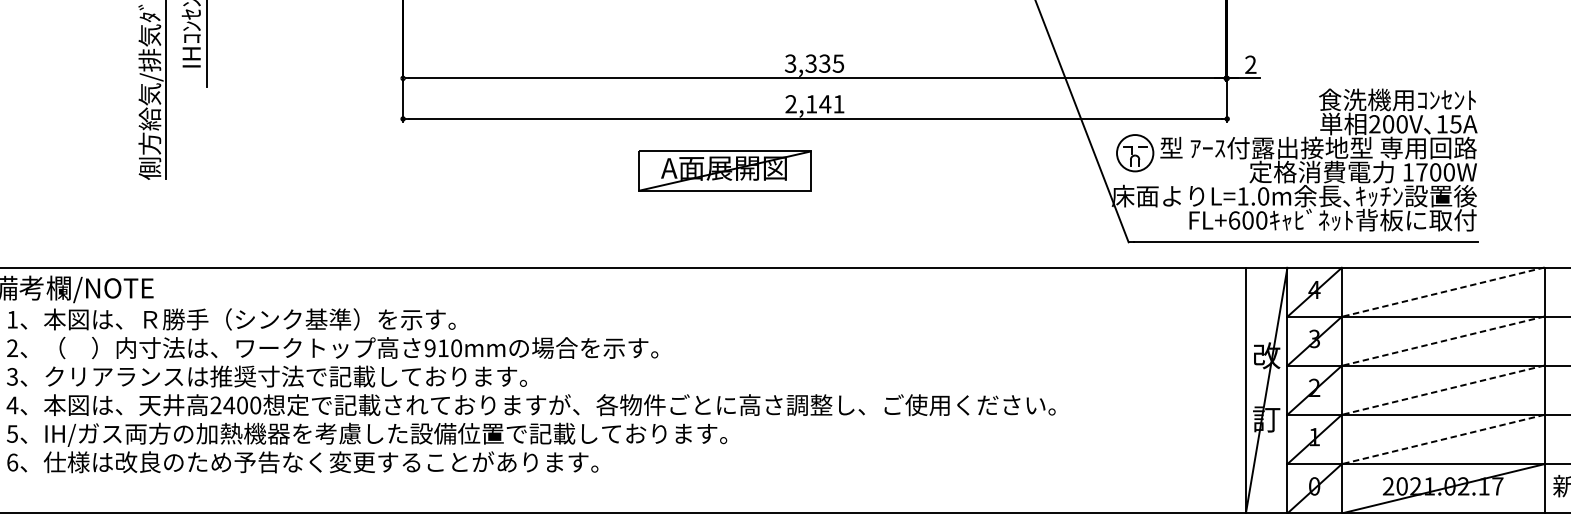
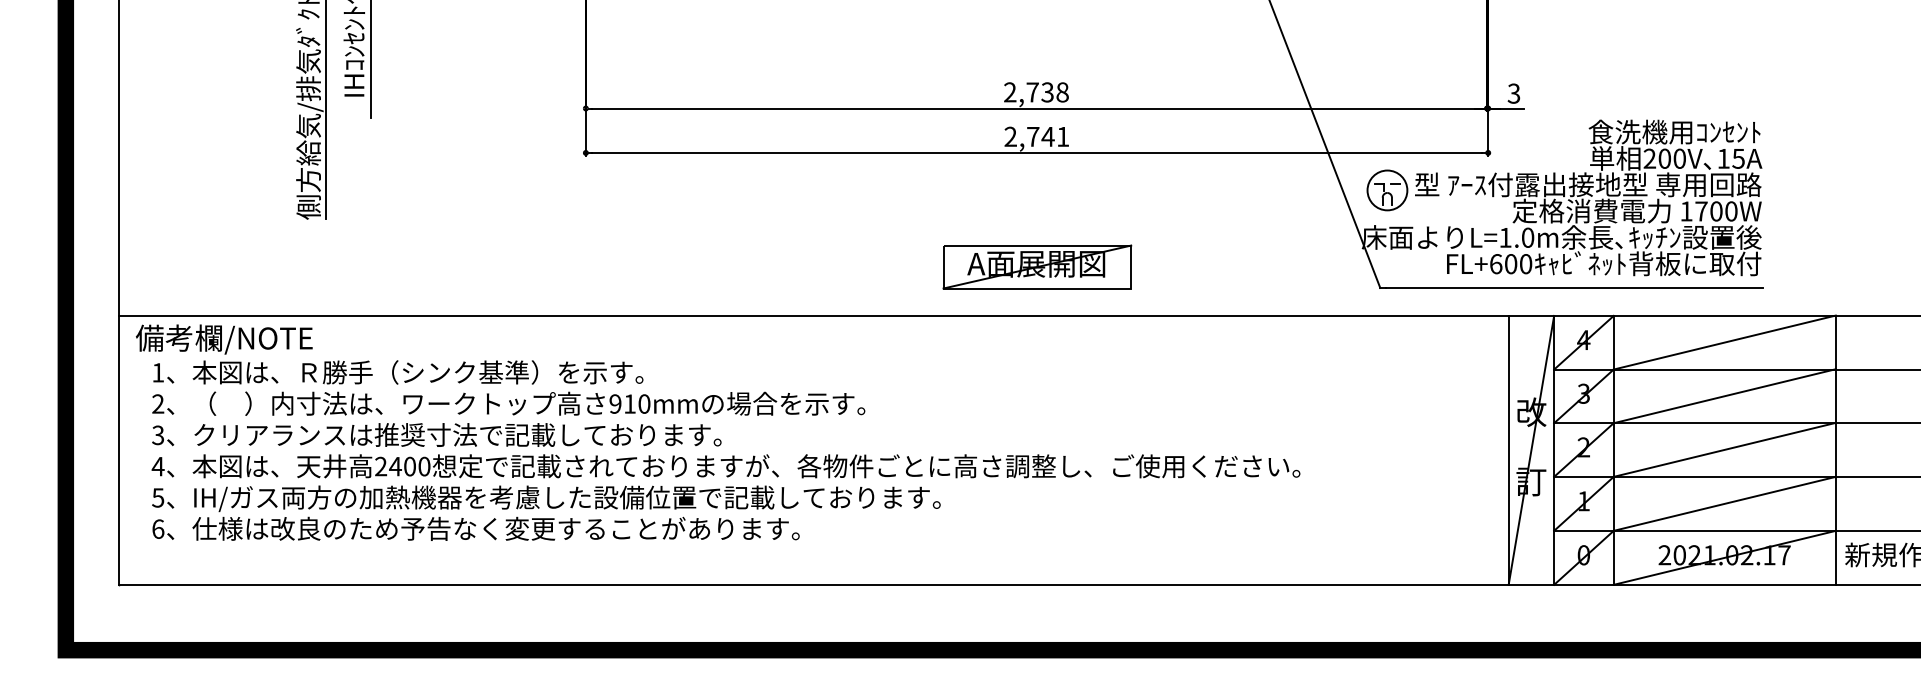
text: (814, 63) -> (1036, 92), 3,335 -> 2,738
text: (1250, 64) -> (1513, 93), 2 -> 3
text: (811, 103) -> (1033, 136), 2,141 -> 2,741
part: (725, 170) -> (1037, 266), moved
line: (1443, 292) -> (1724, 342), dashed -> solid
line: (1443, 341) -> (1724, 396), dashed -> solid
line: (1443, 390) -> (1724, 450), dashed -> solid
line: (1443, 439) -> (1724, 503), dashed -> solid

